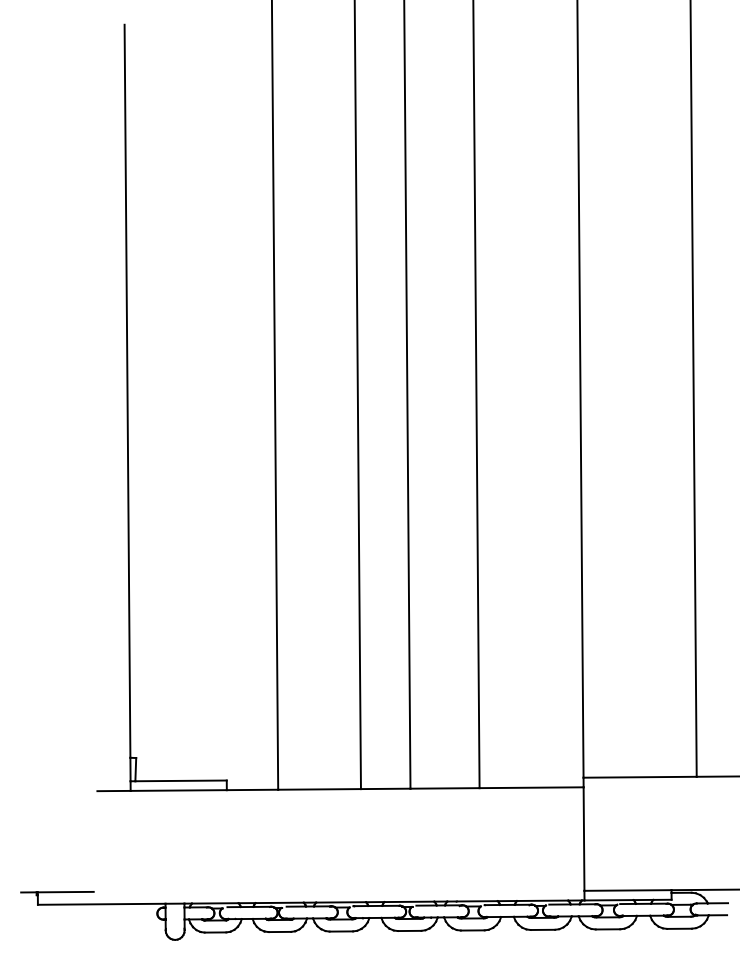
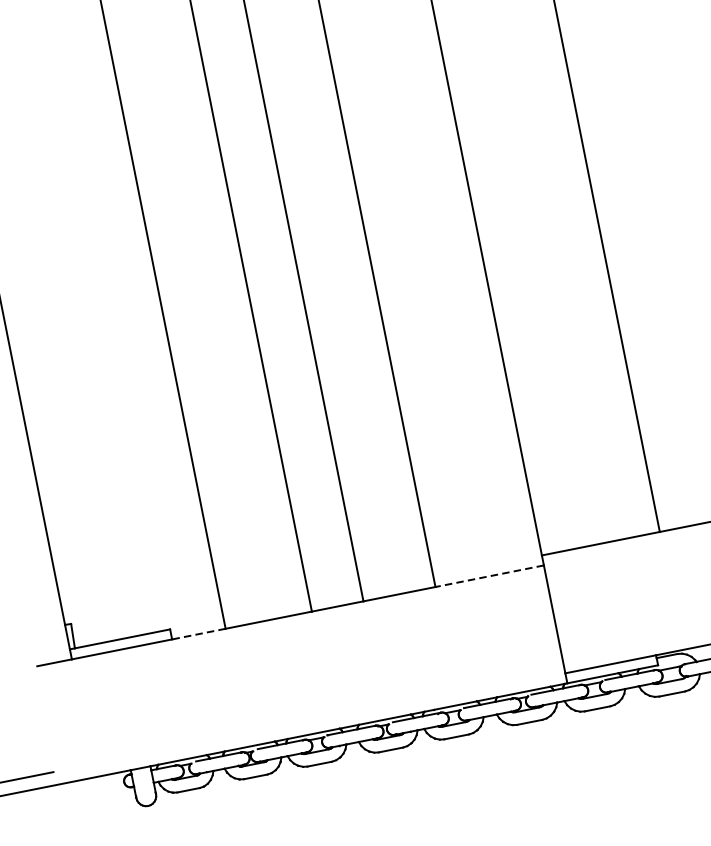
line: (531, 787) -> (489, 576), solid -> dashed
line: (252, 789) -> (198, 633), solid -> dashed

